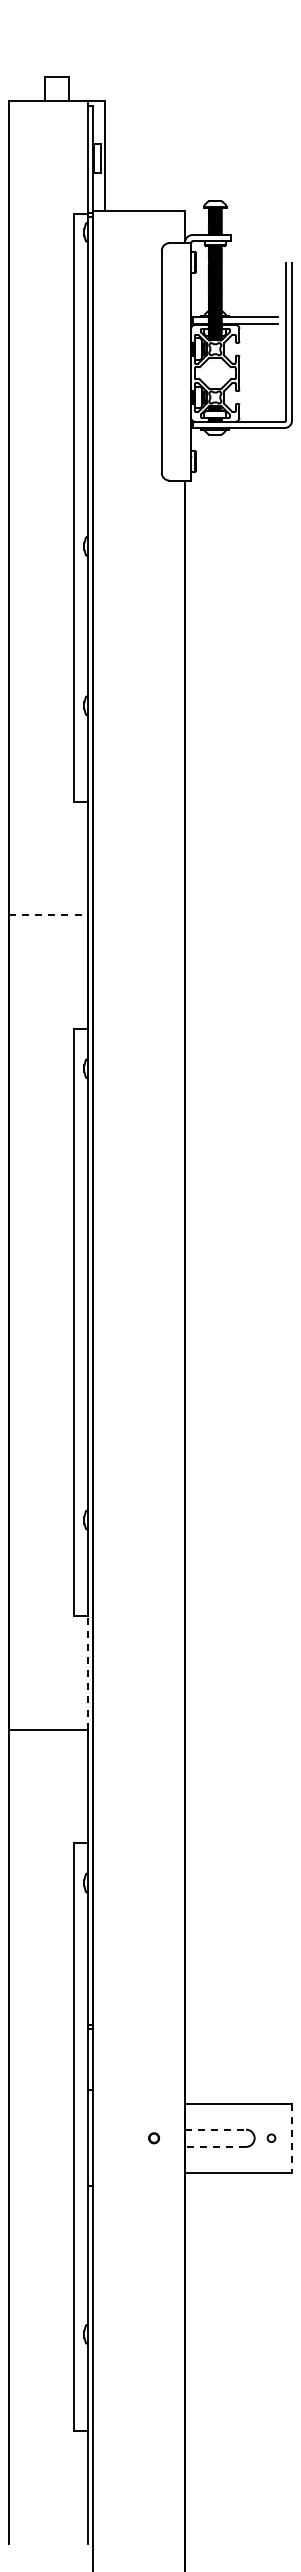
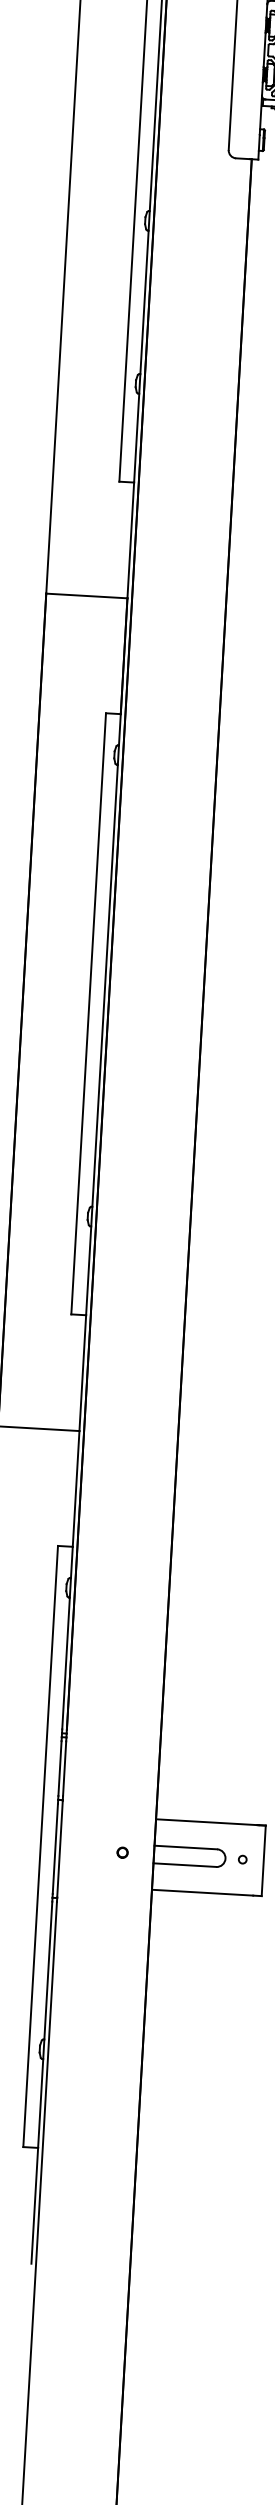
line: (48, 915) -> (86, 595), dashed -> solid
line: (88, 1673) -> (82, 1373), dashed -> solid
line: (215, 2129) -> (185, 1847), dashed -> solid
line: (292, 2138) -> (264, 1861), dashed -> solid
line: (215, 2146) -> (184, 1864), dashed -> solid

